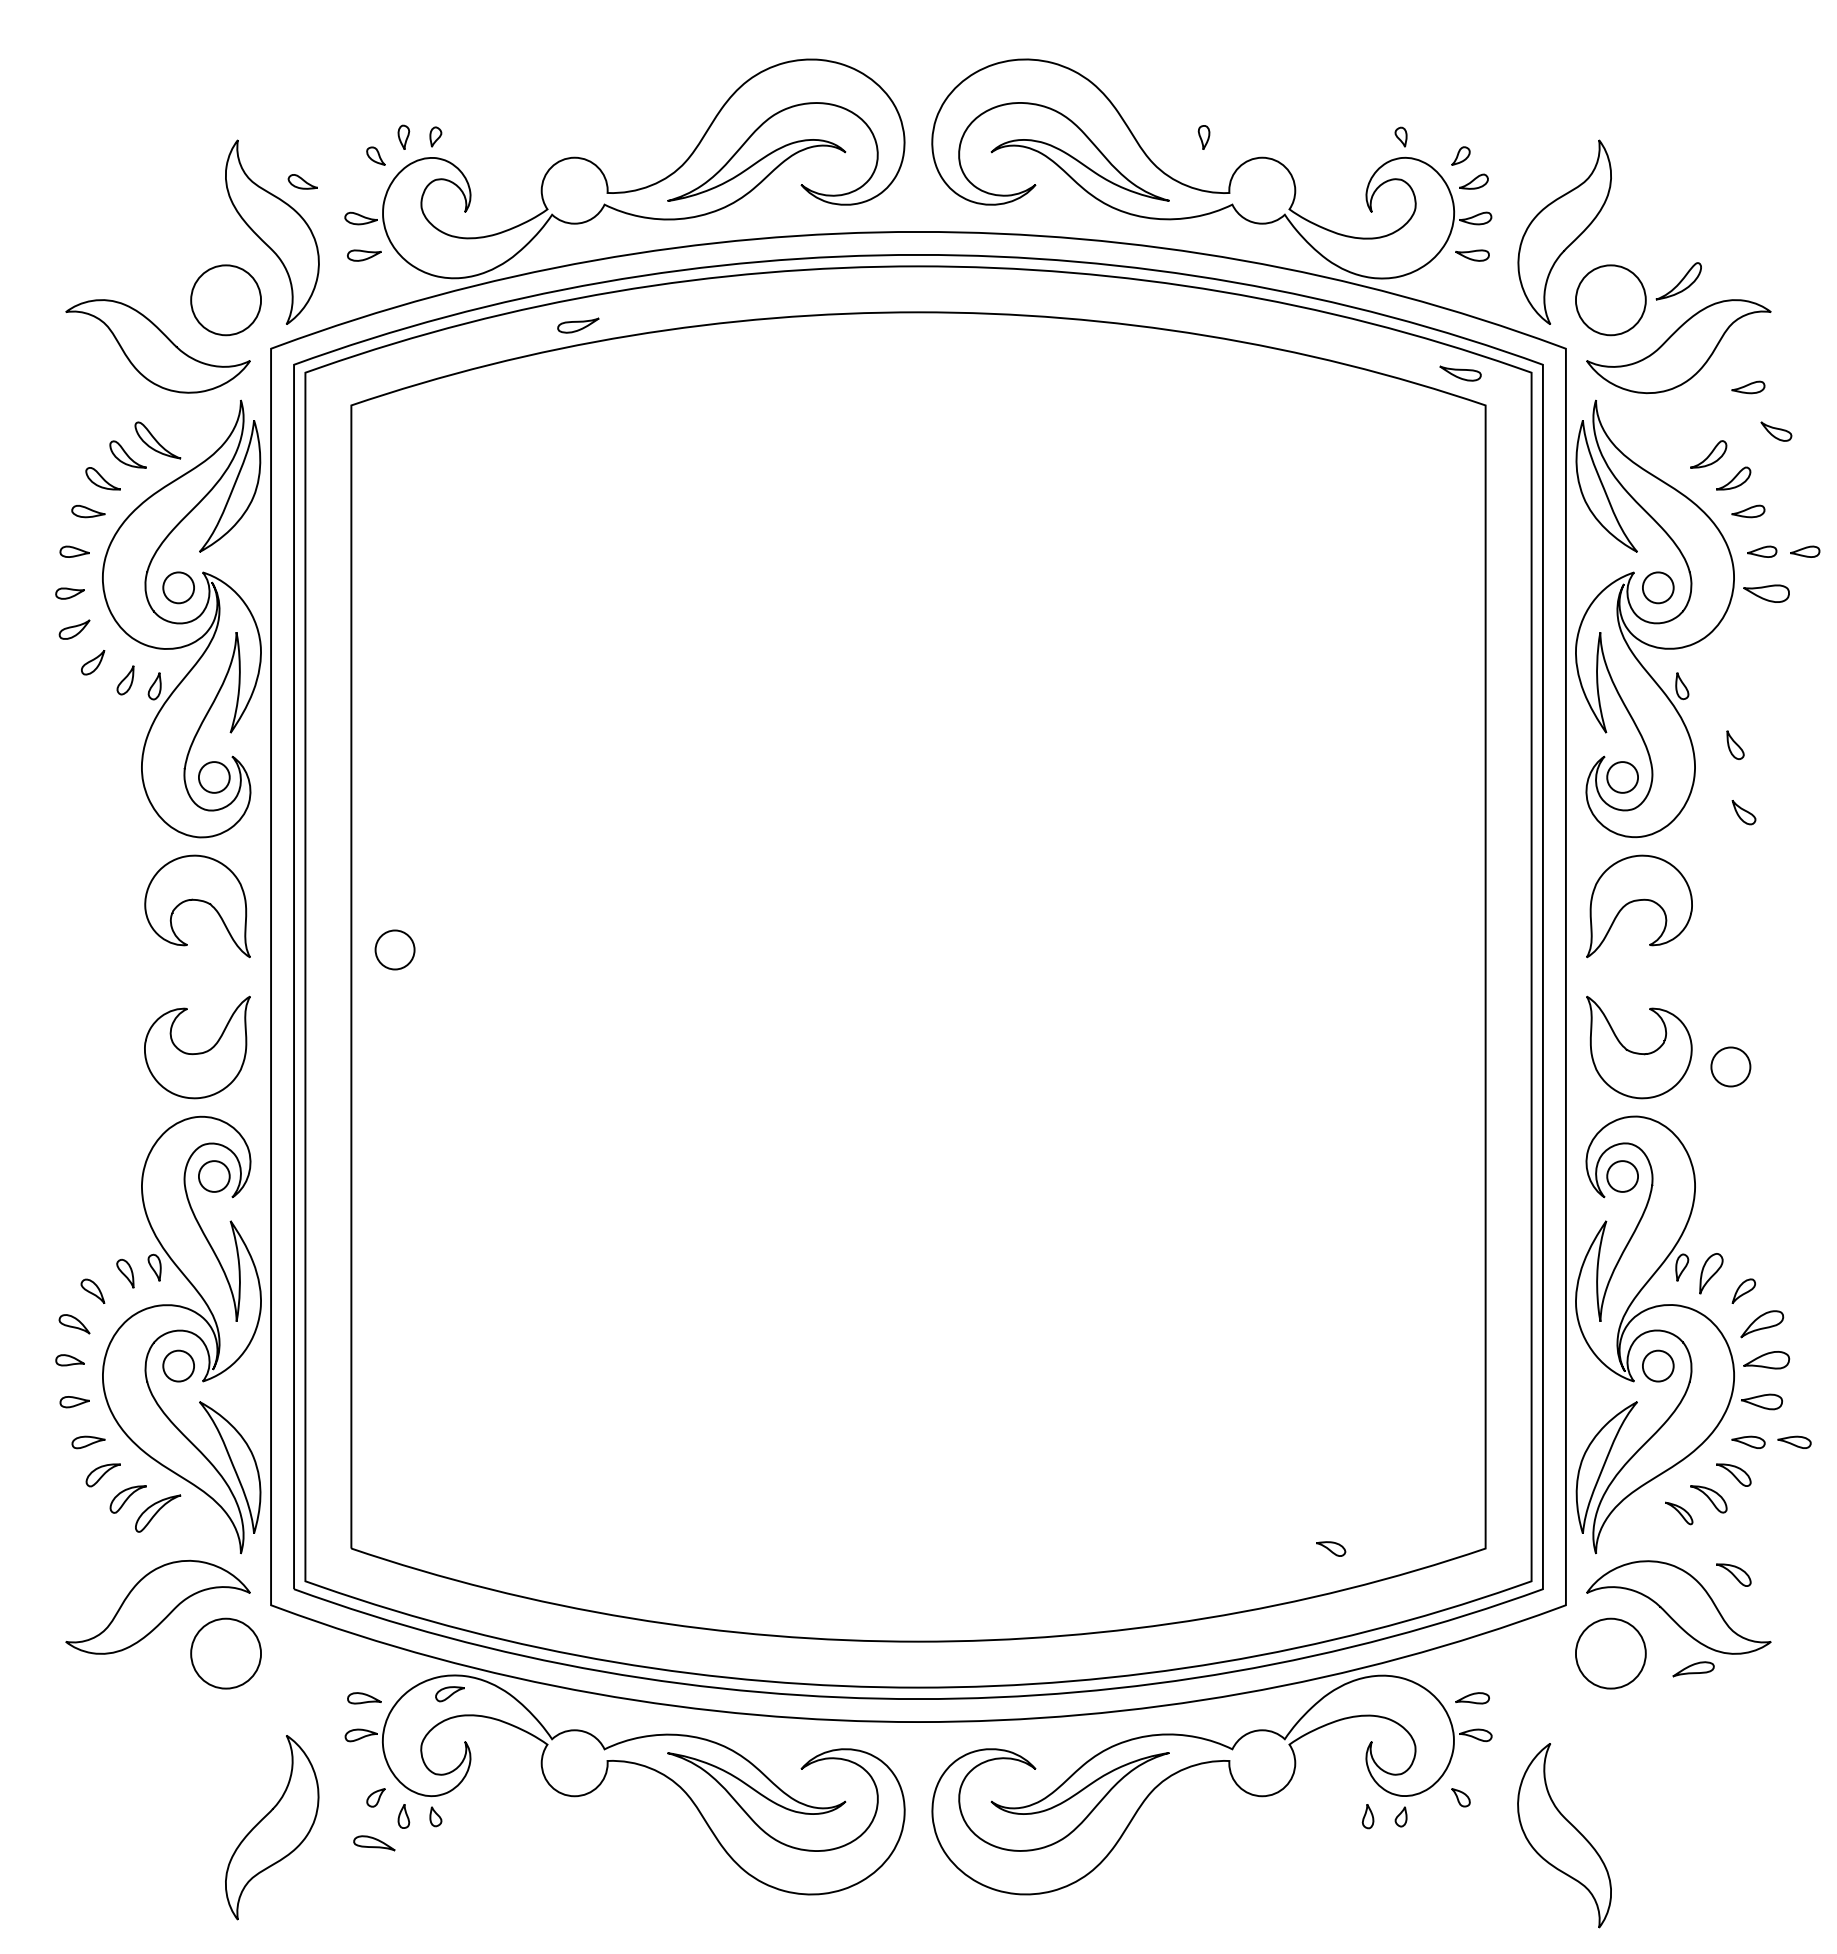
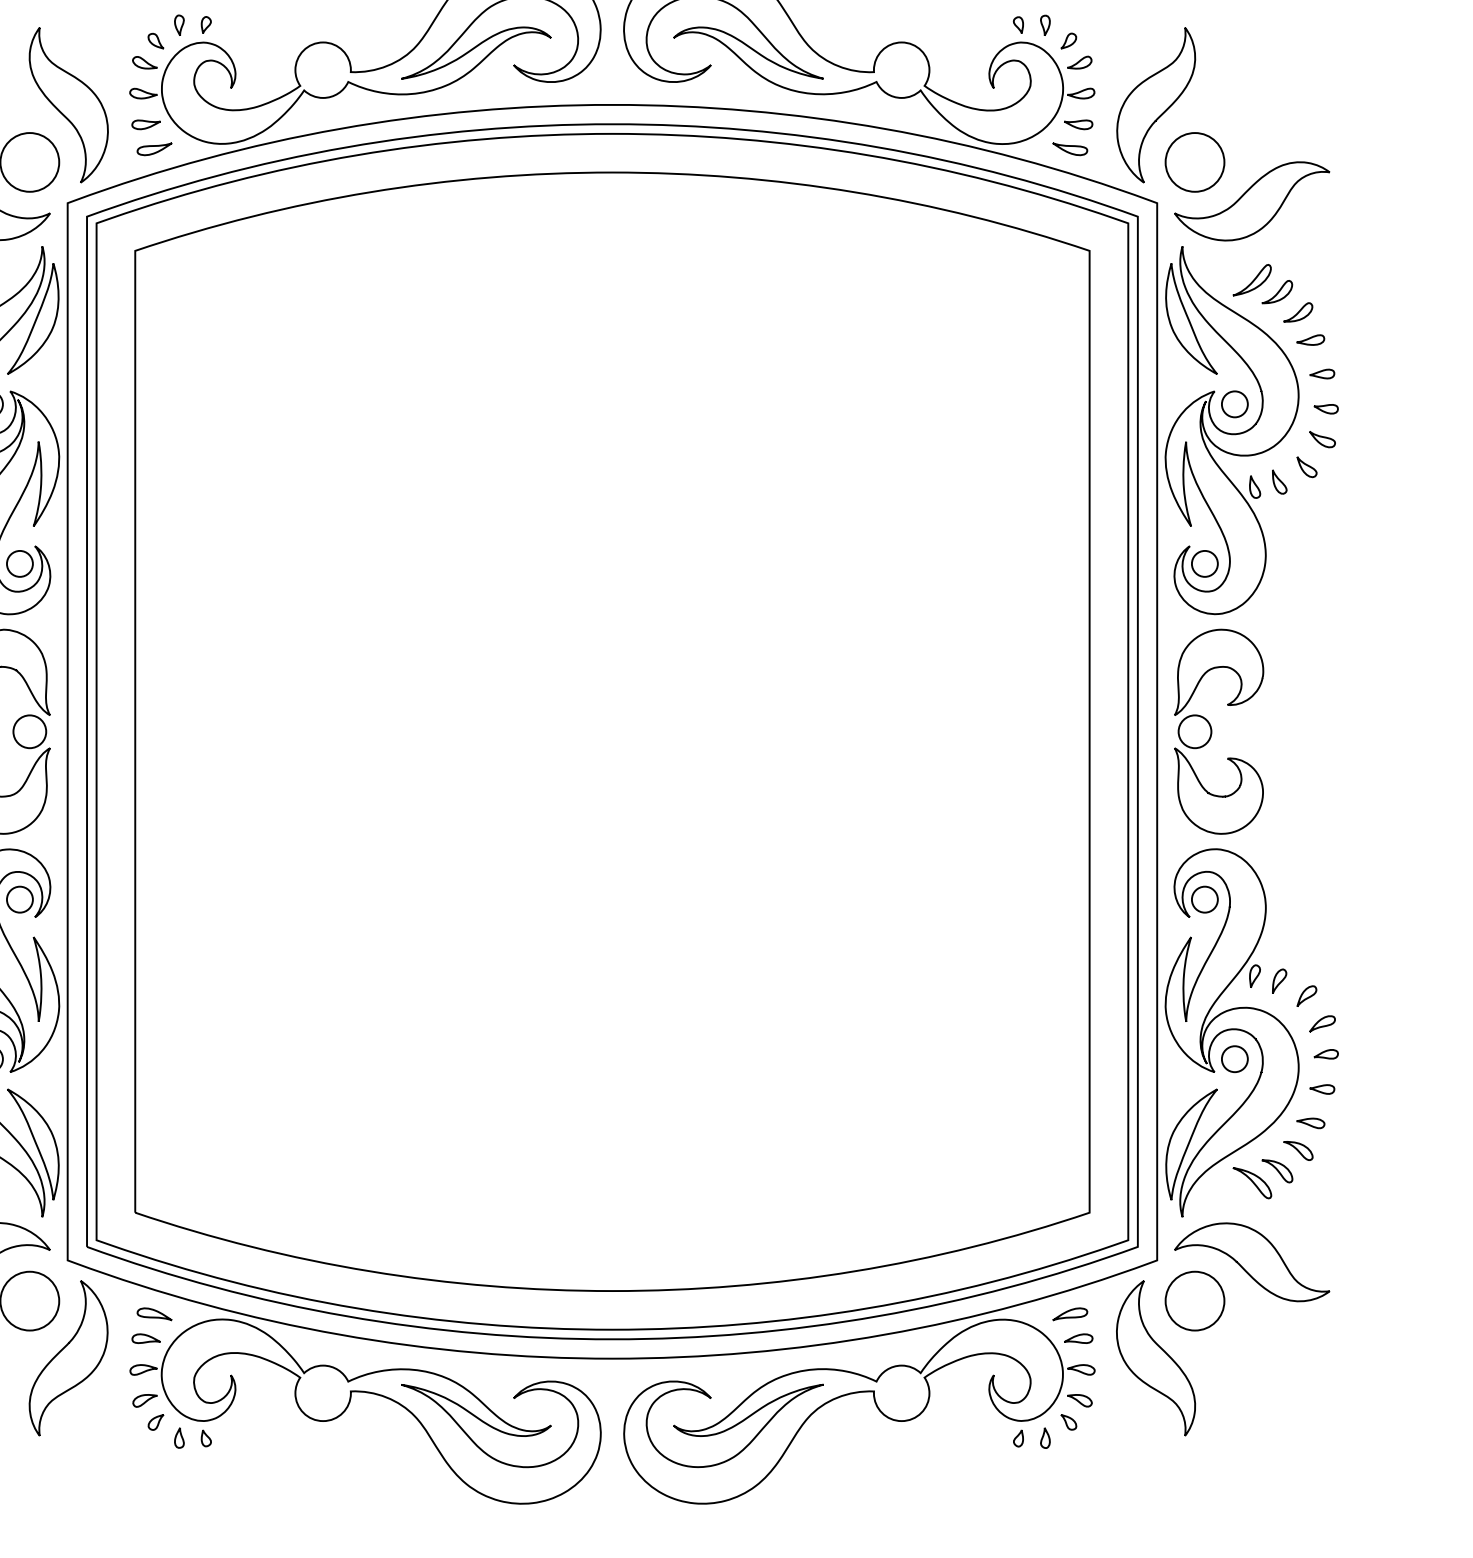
part: (1203, 137) -> (1044, 25), moved
part: (302, 181) -> (144, 62), moved
part: (1678, 281) -> (1251, 280), moved
part: (578, 325) -> (154, 149), moved
part: (1460, 373) -> (1070, 149), moved
part: (1748, 387) -> (1310, 235), removed
part: (1776, 431) -> (1322, 439), moved
part: (1805, 551) -> (1358, 373), removed
part: (1766, 593) -> (1325, 409), size x0.62
part: (1735, 744) -> (1279, 481), moved
part: (1743, 812) -> (1306, 467), moved
part: (394, 949) -> (29, 731), moved
part: (1730, 1066) -> (1194, 731), moved
part: (1711, 1273) -> (1279, 981), size x0.71
part: (1762, 1324) -> (1322, 1024), size x0.71
part: (1766, 1360) -> (1325, 1054), size x0.62
part: (1762, 1402) -> (1322, 1089), size x0.71
part: (1794, 1441) -> (1349, 1122), removed
part: (1678, 1513) -> (1251, 1183), size x1.67
part: (1331, 1548) -> (1080, 1400), moved
part: (1733, 1574) -> (1298, 1234), removed
part: (1693, 1669) -> (1070, 1314), moved
part: (449, 1694) -> (144, 1401), moved
part: (1367, 1816) -> (1044, 1438), moved
part: (272, 1827) -> (68, 1358), moved
part: (1564, 1835) -> (1155, 1358), moved
part: (374, 1843) -> (154, 1314), moved

